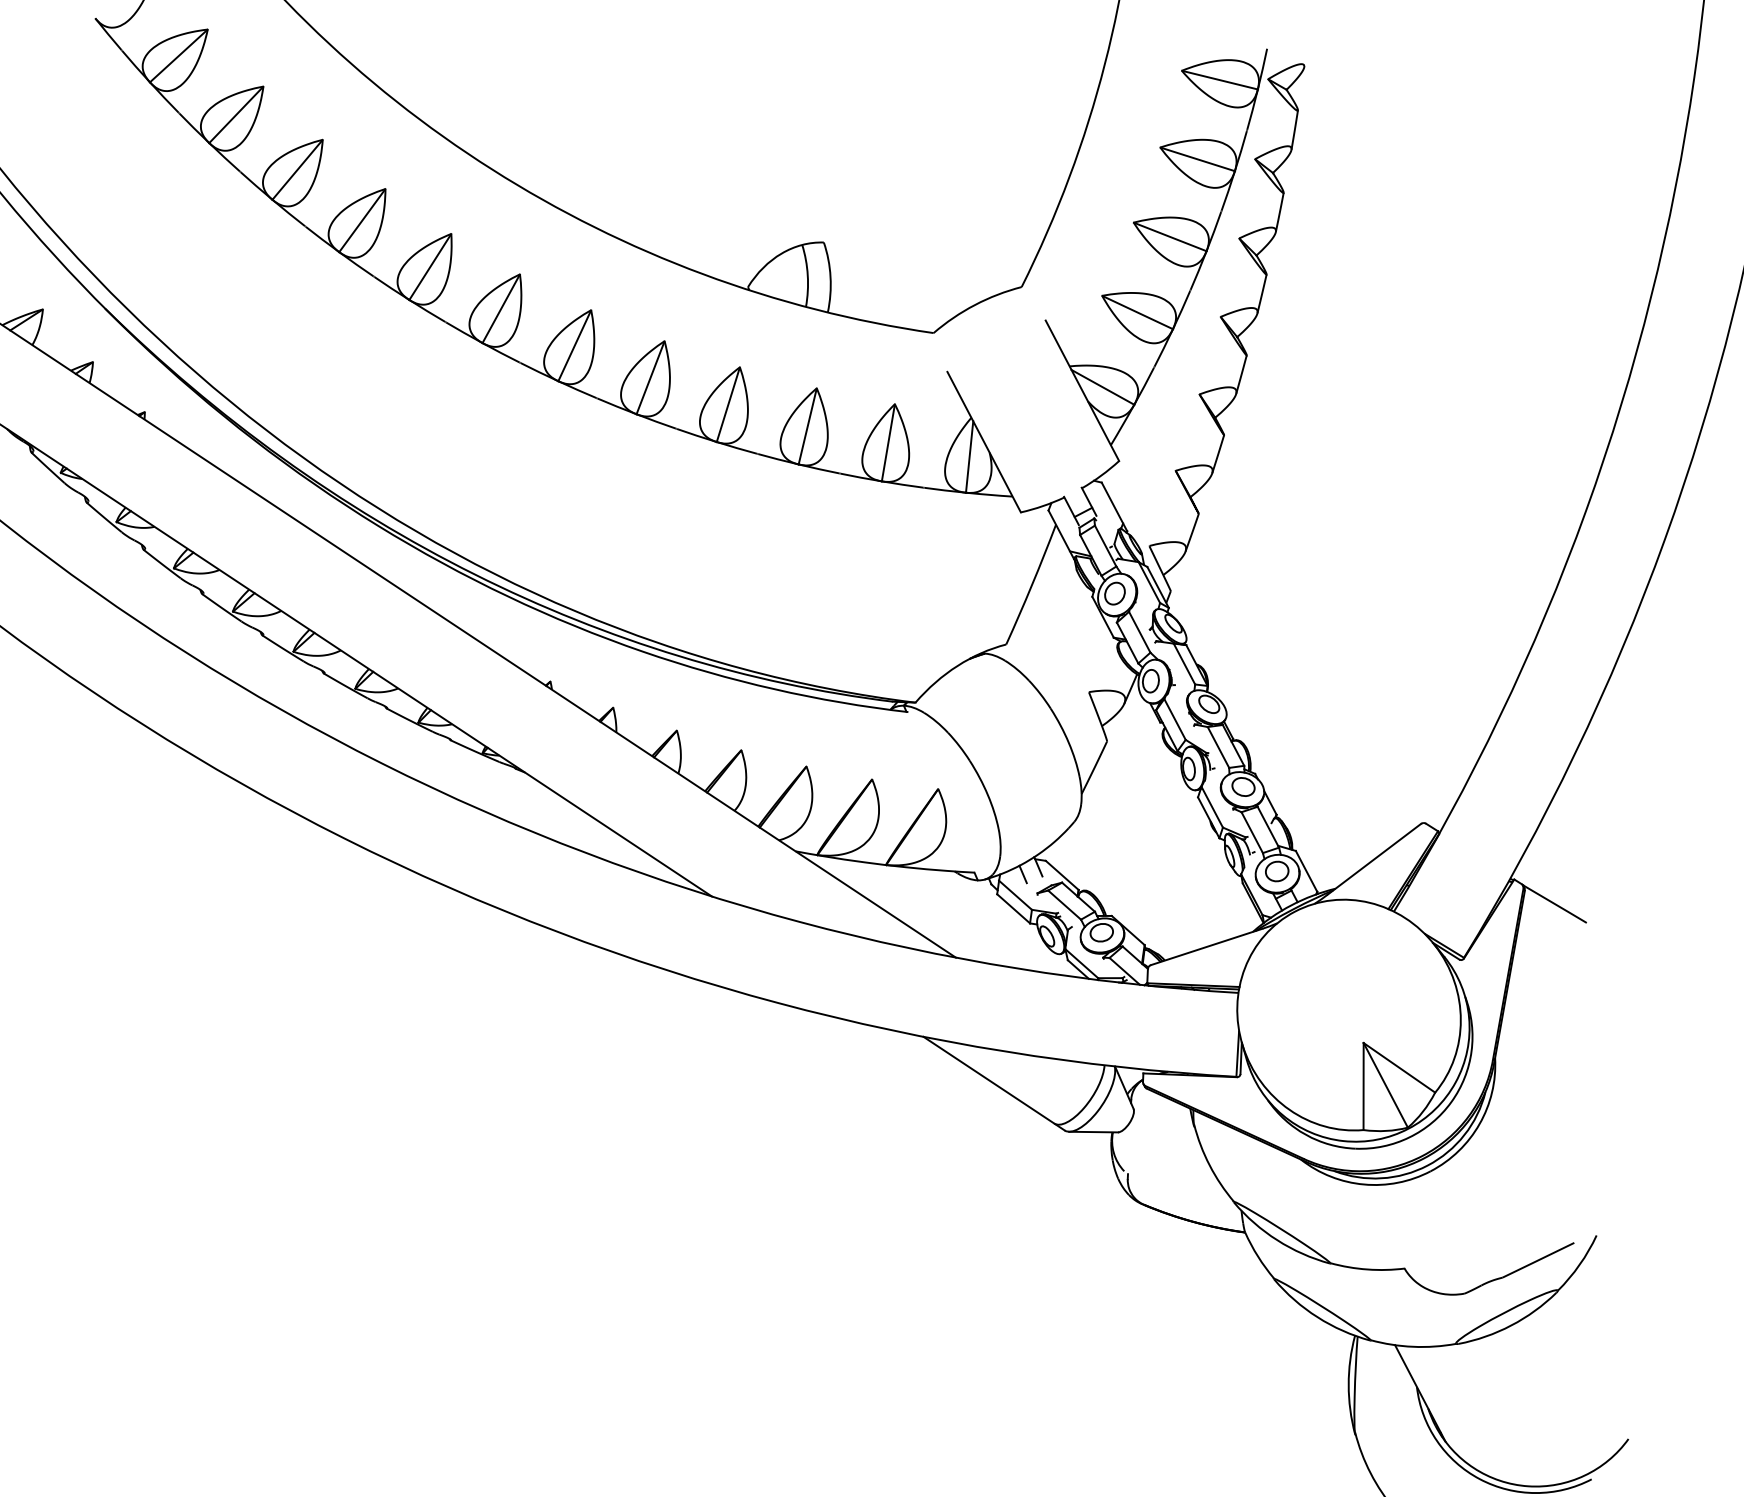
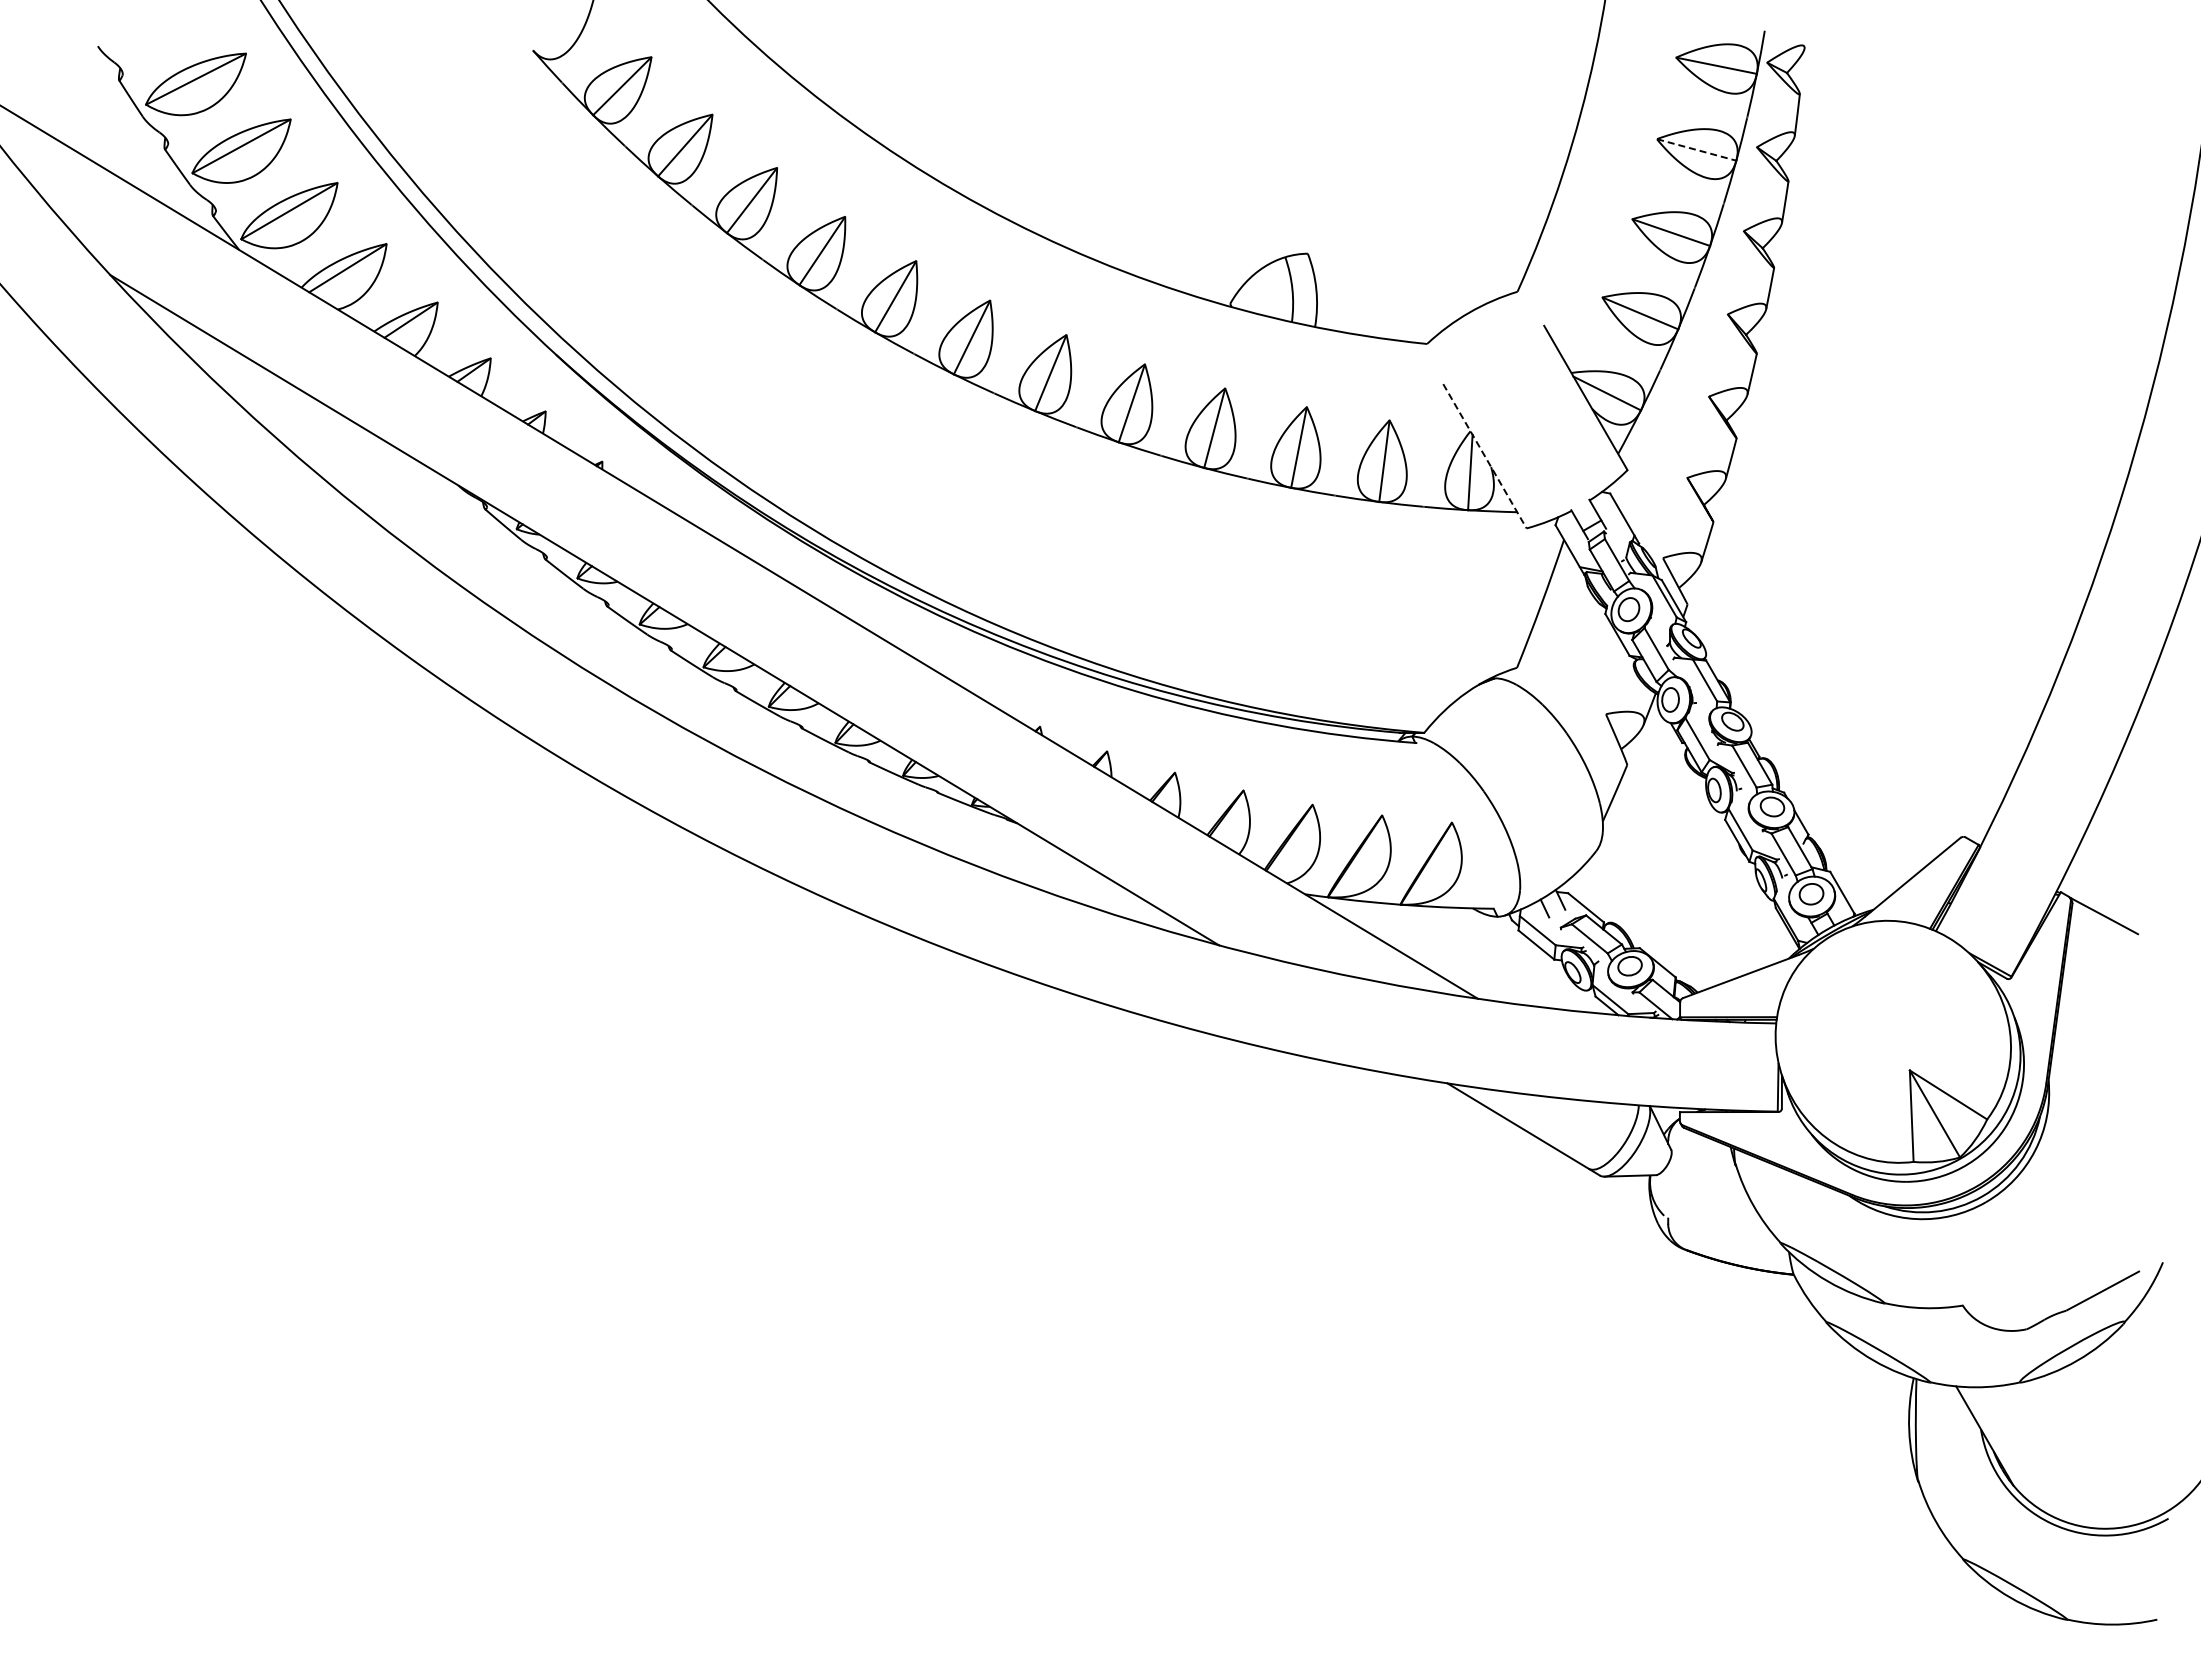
line: (1197, 158) -> (1696, 149), solid -> dashed
line: (984, 442) -> (1485, 456), solid -> dashed

